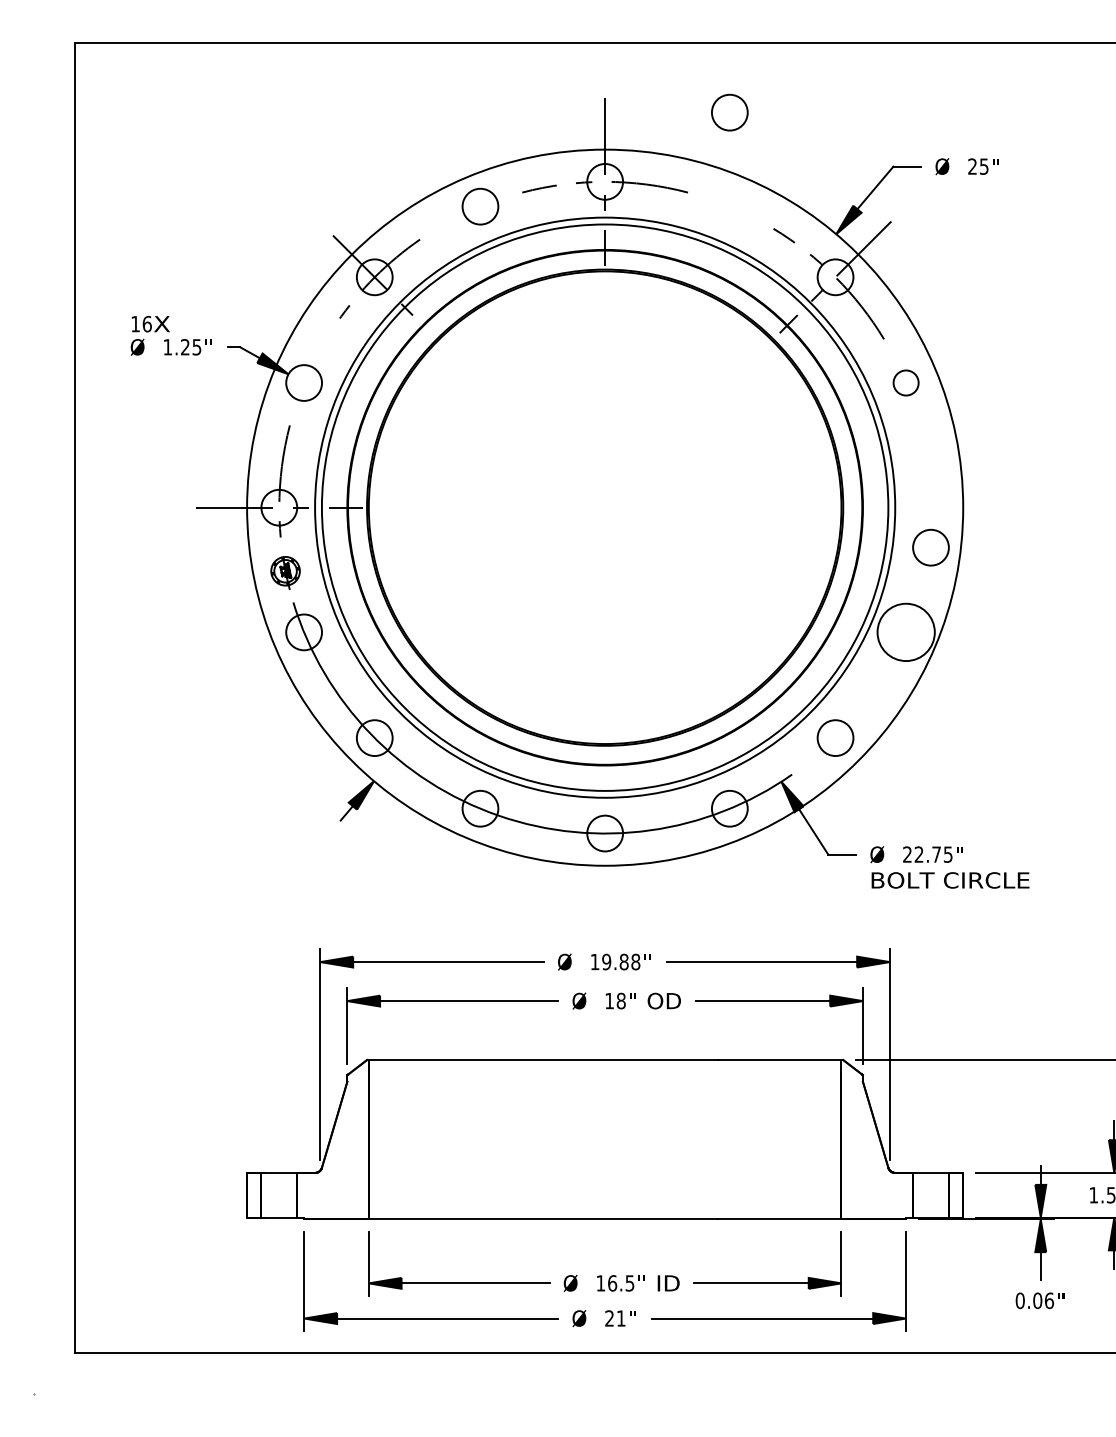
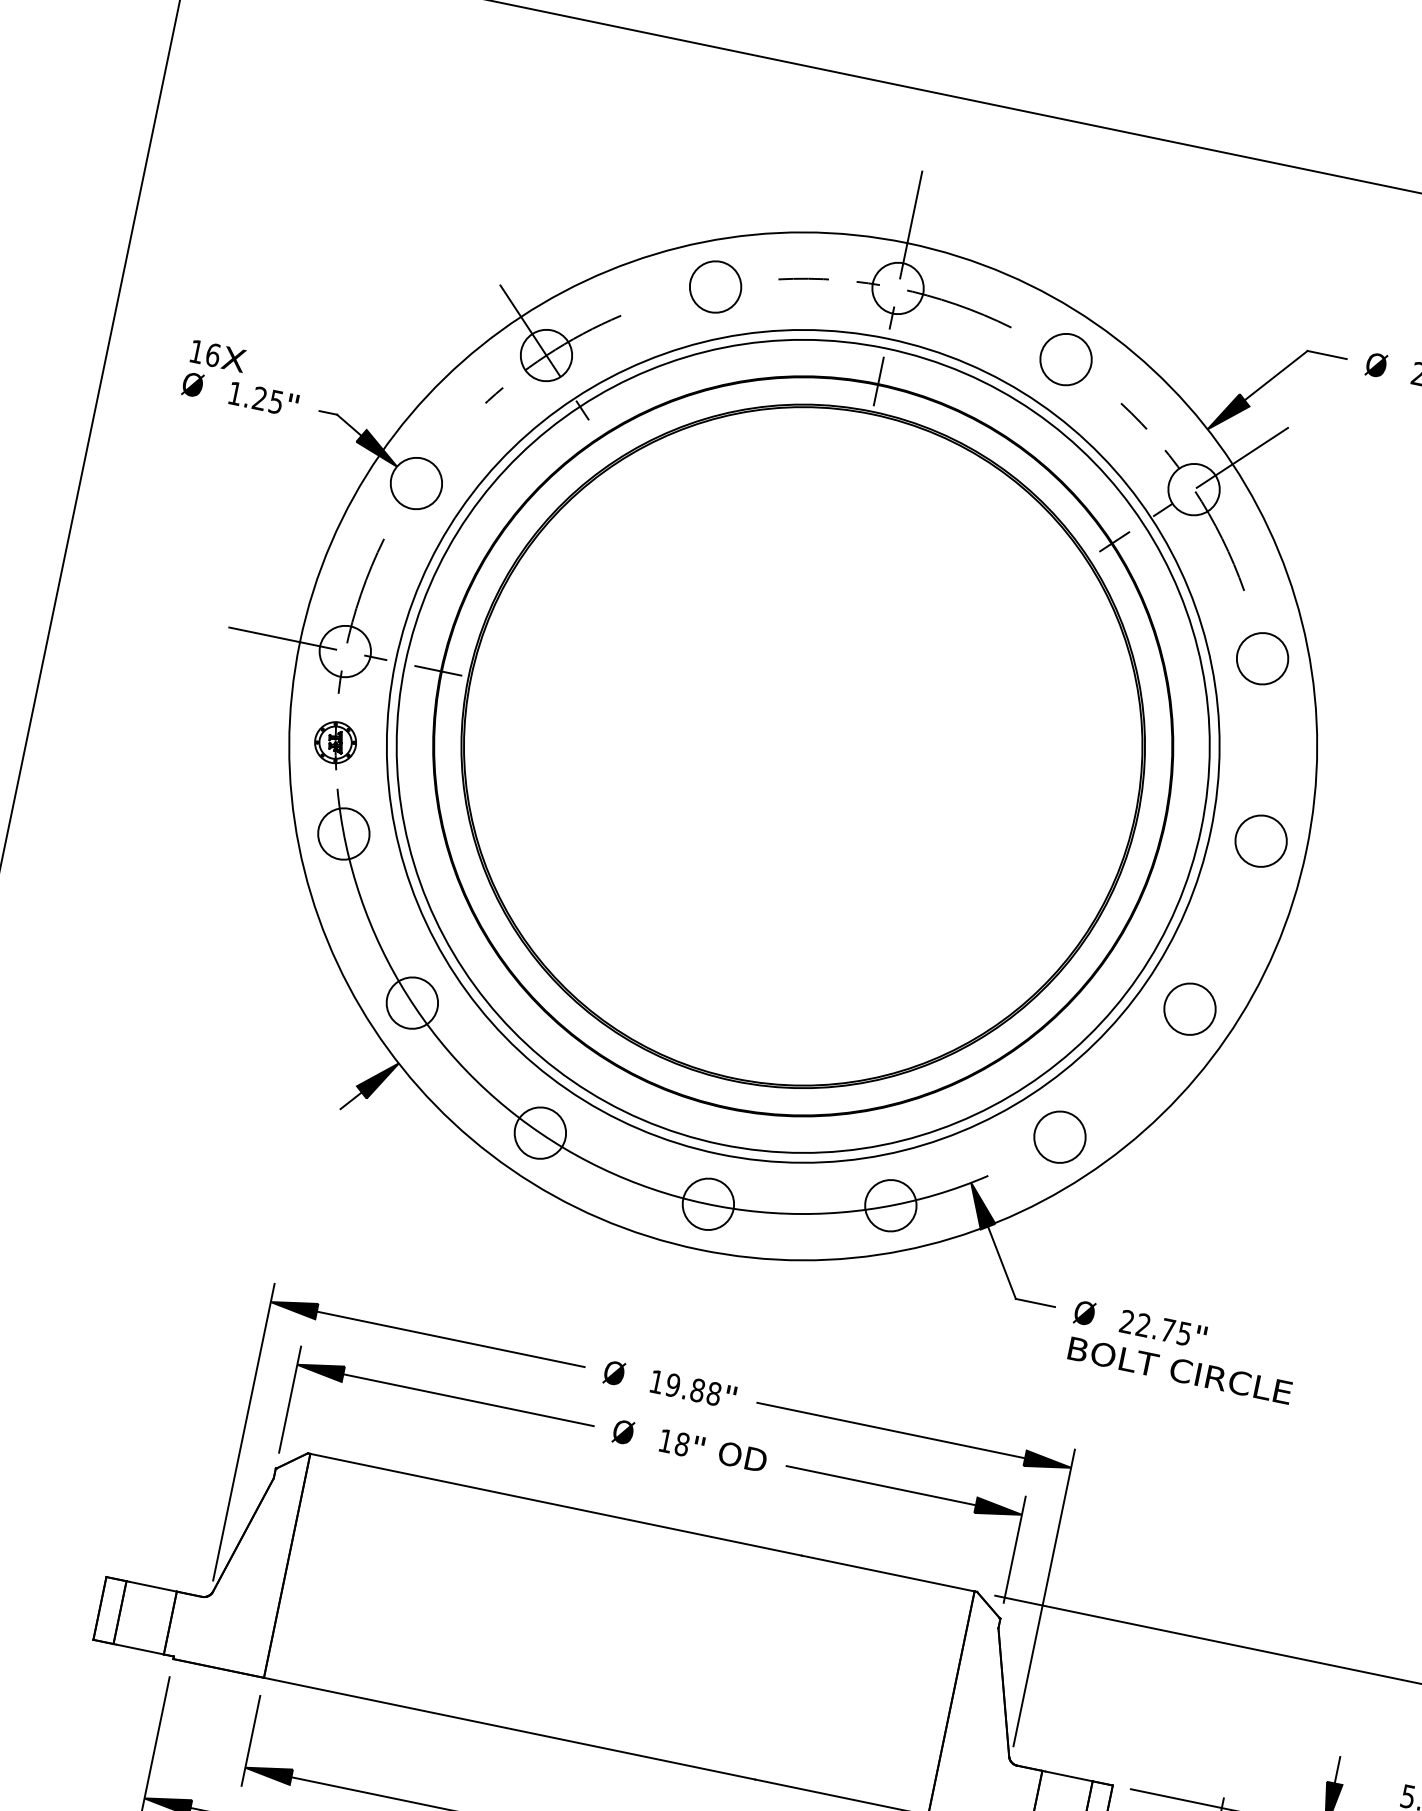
circle: (729, 112) -> (1065, 359), moved
circle: (905, 382) -> (1261, 657), size x1.43
circle: (930, 547) -> (1260, 840), moved
circle: (906, 632) -> (1190, 1009), size x0.62

